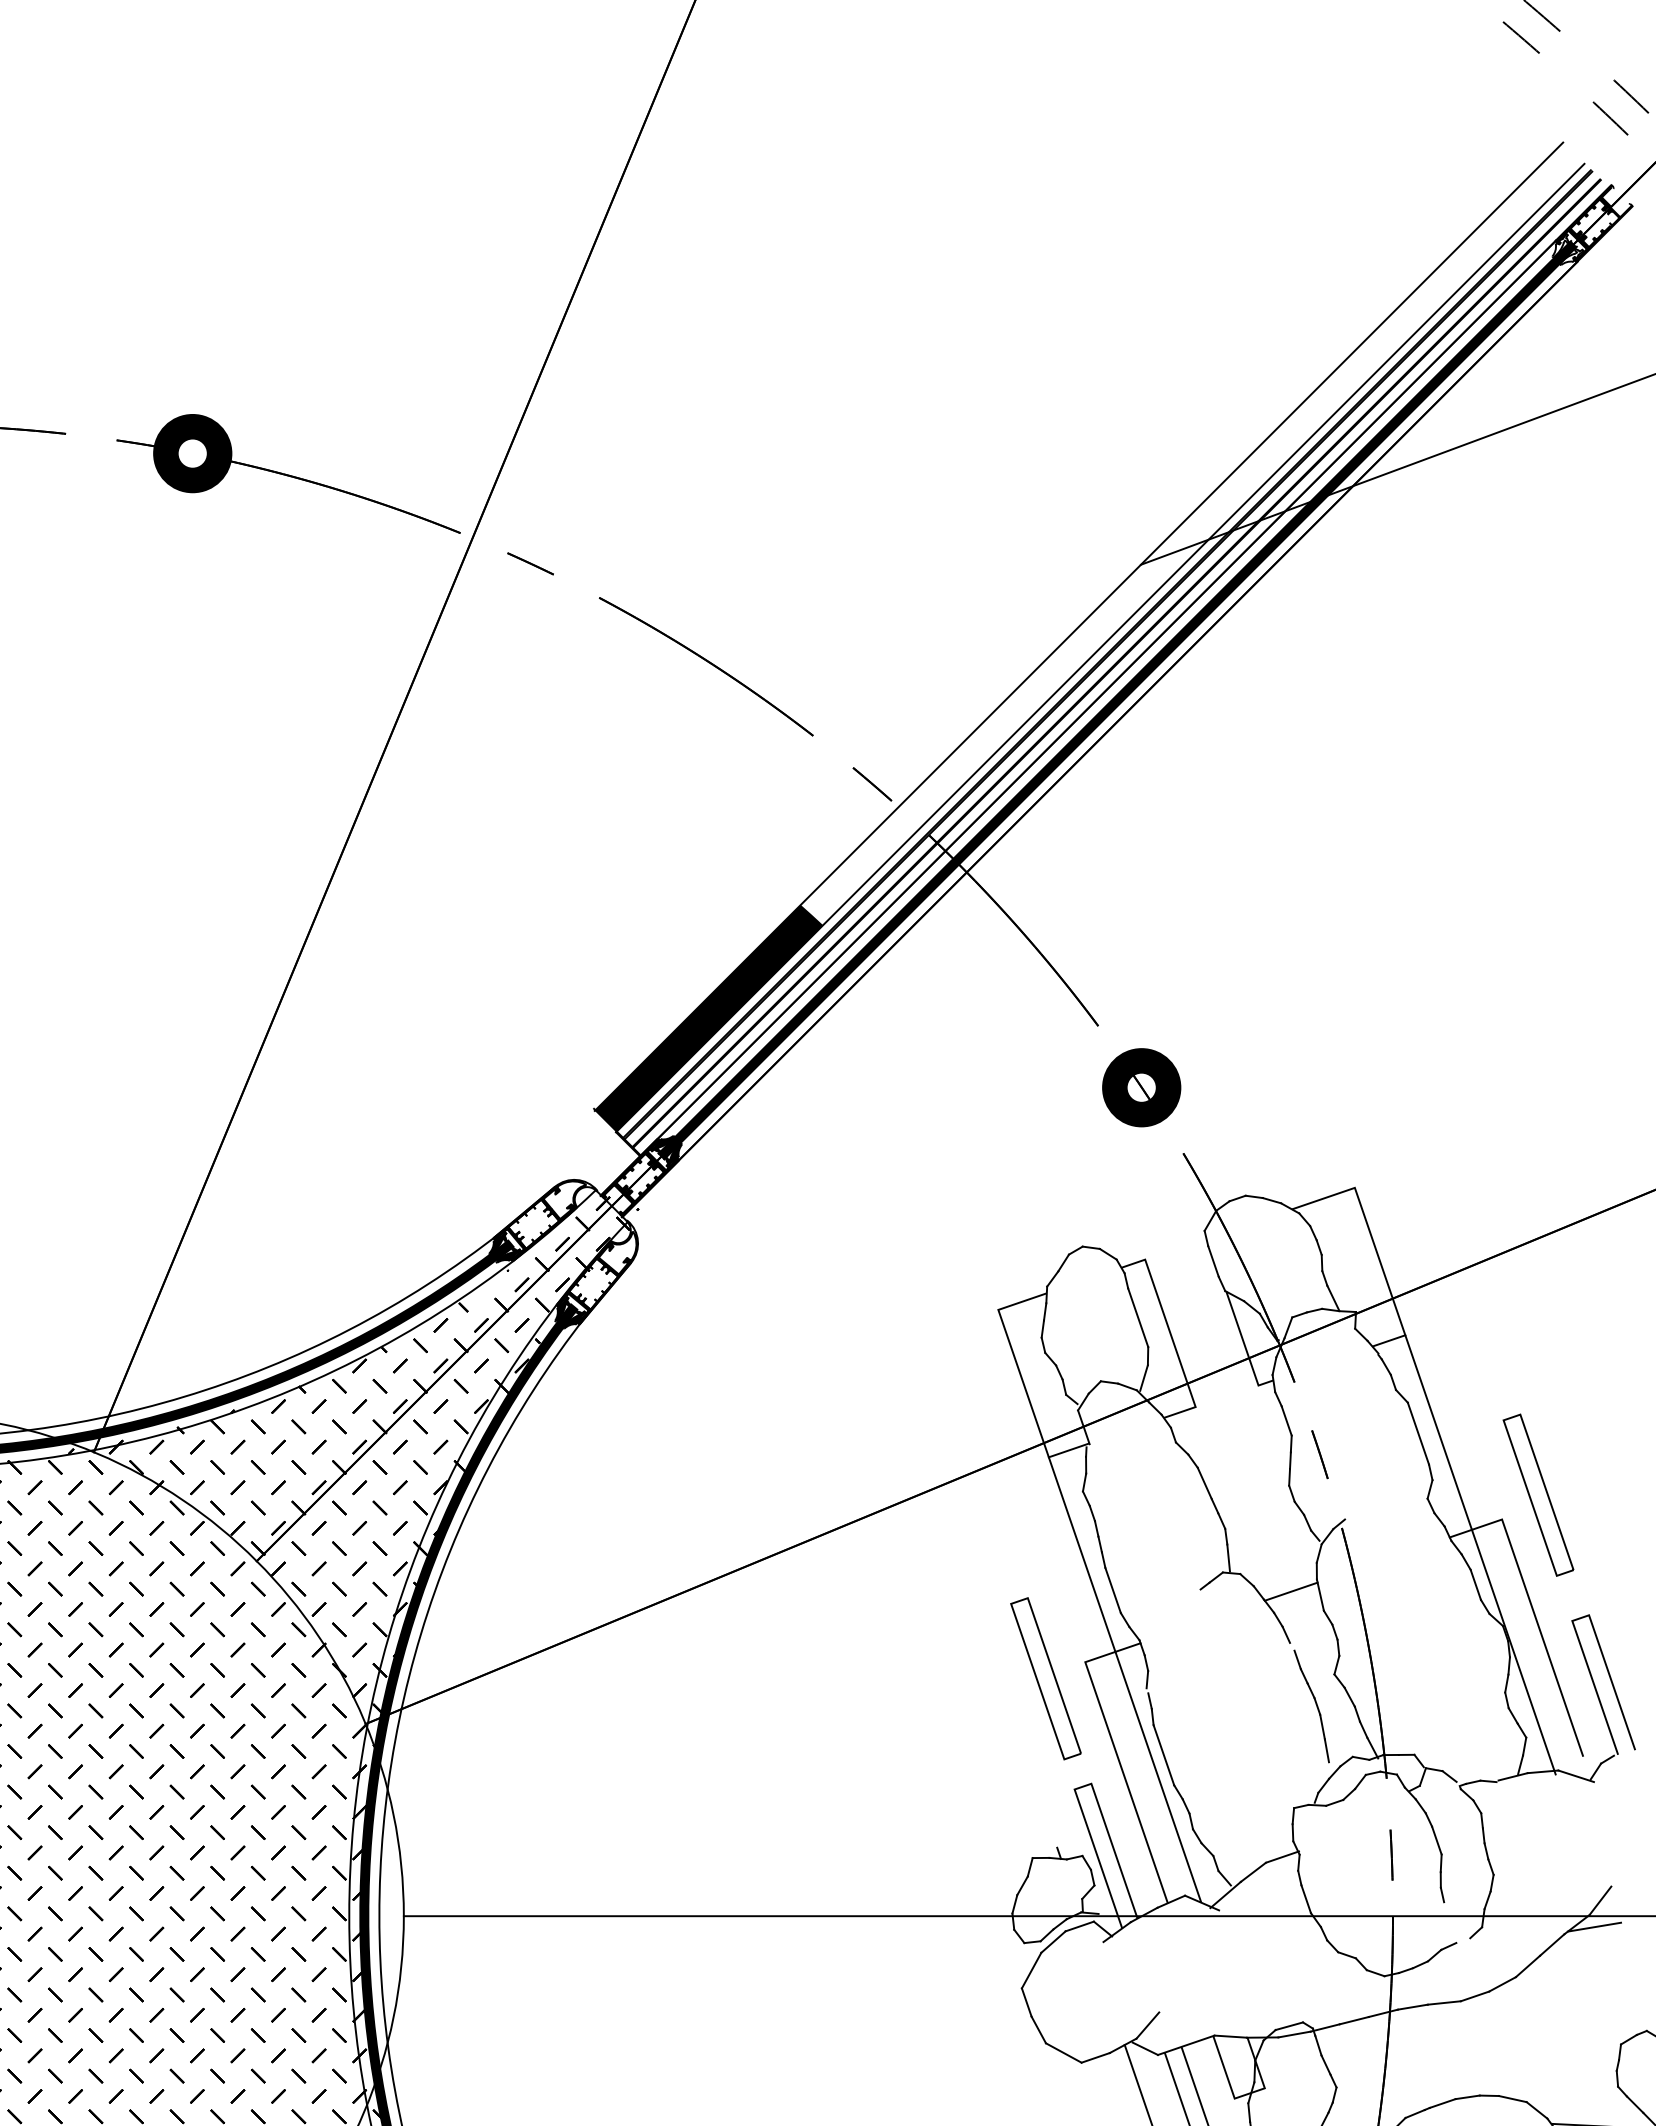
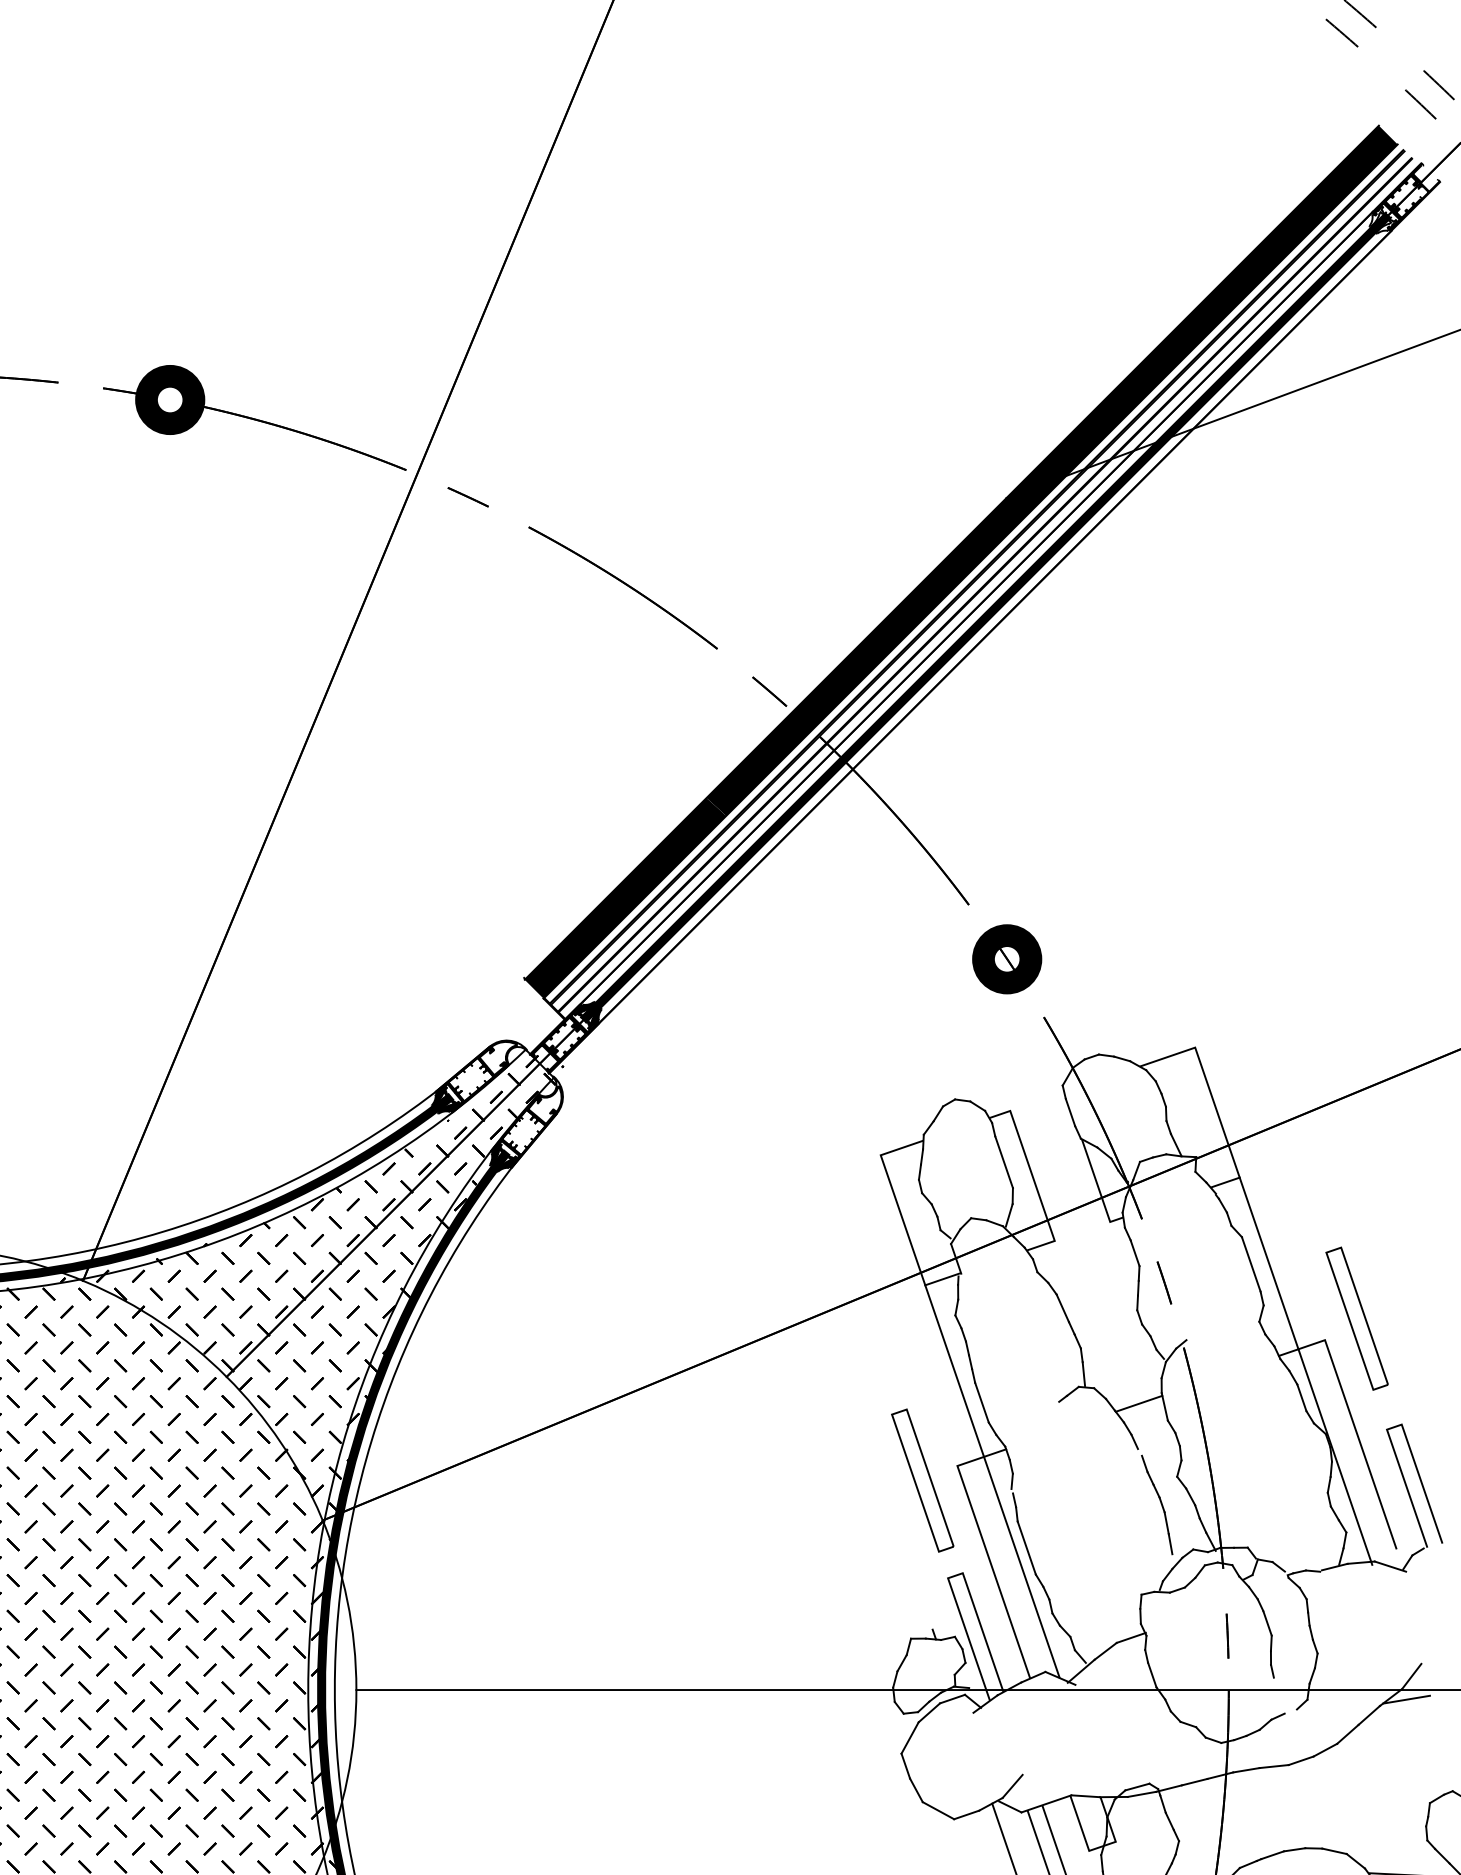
fill: (1192, 533) -> (1051, 470), added

